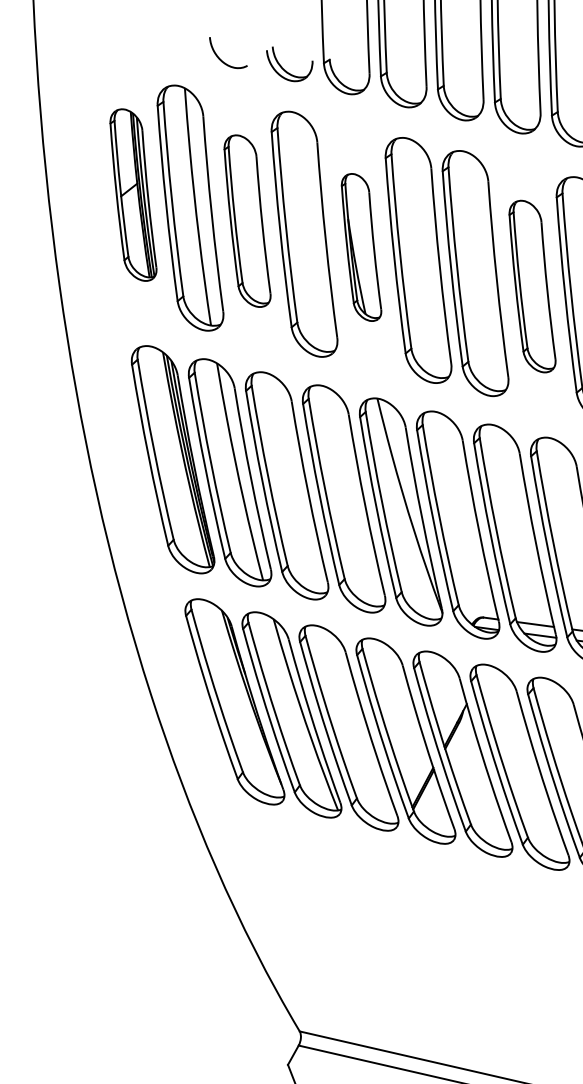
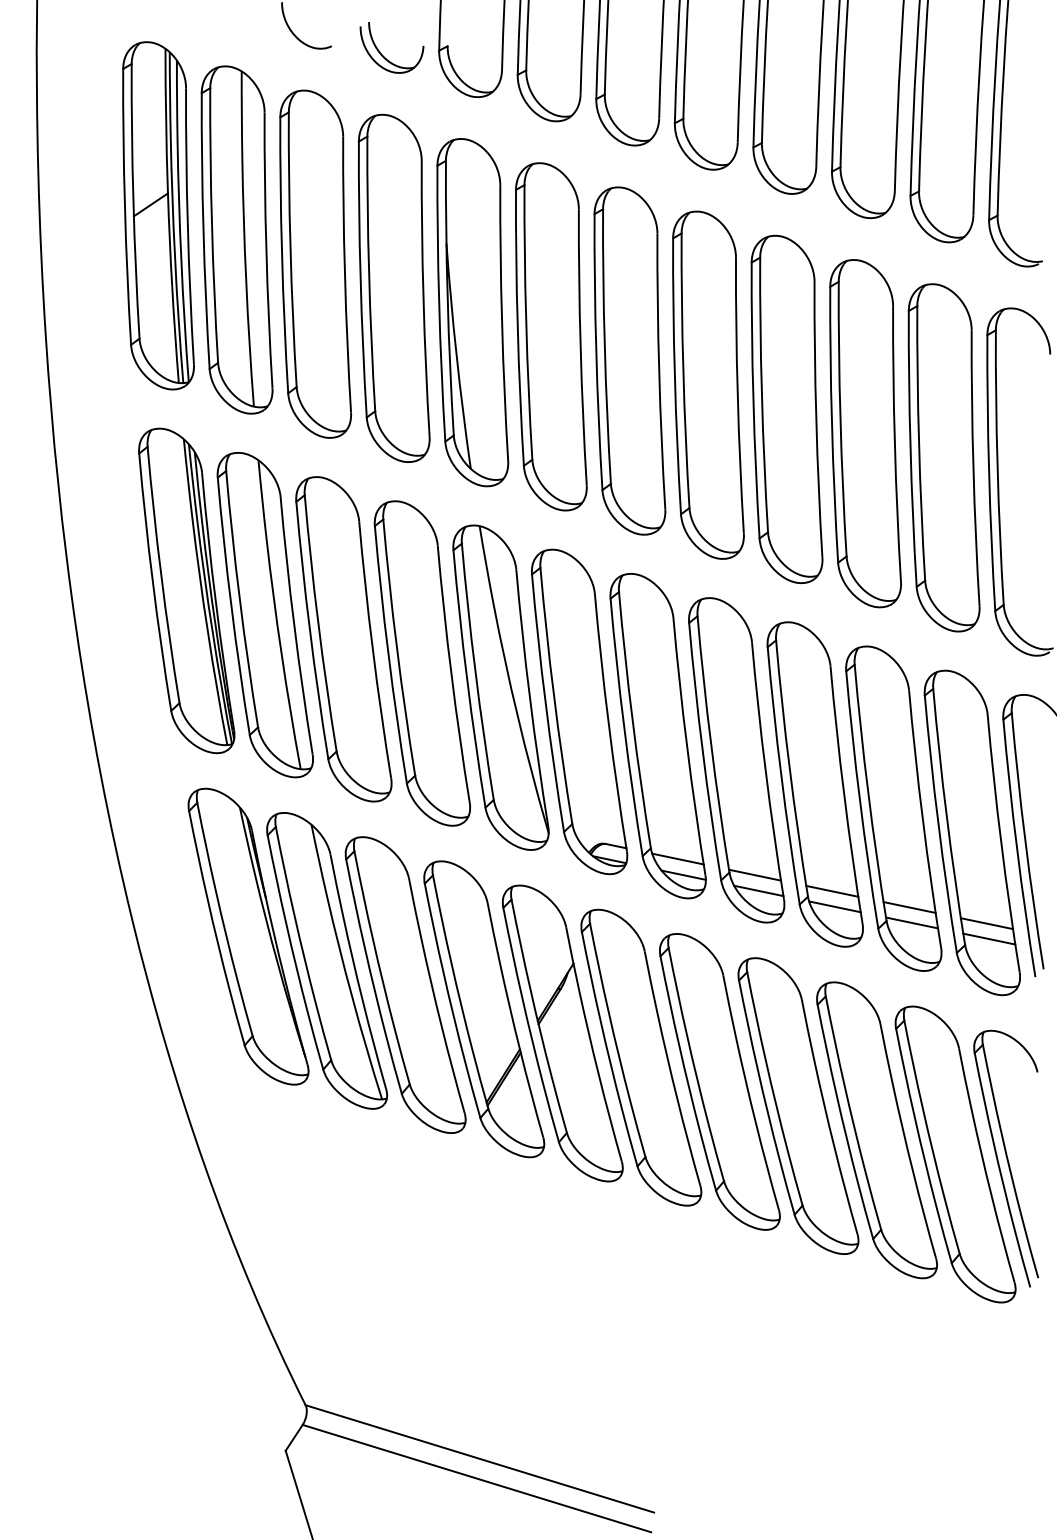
part: (133, 194) -> (158, 215), size x1.43
part: (247, 220) -> (315, 263), size x1.43
part: (361, 247) -> (472, 312), size x1.67
part: (532, 286) -> (708, 384), size x1.43

